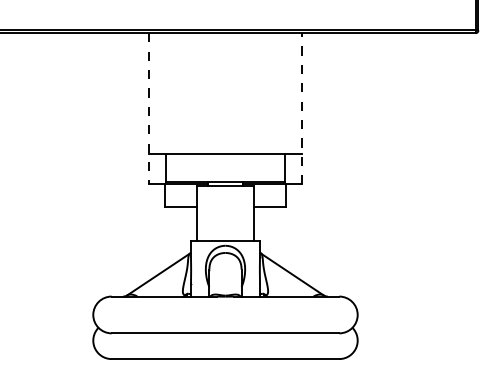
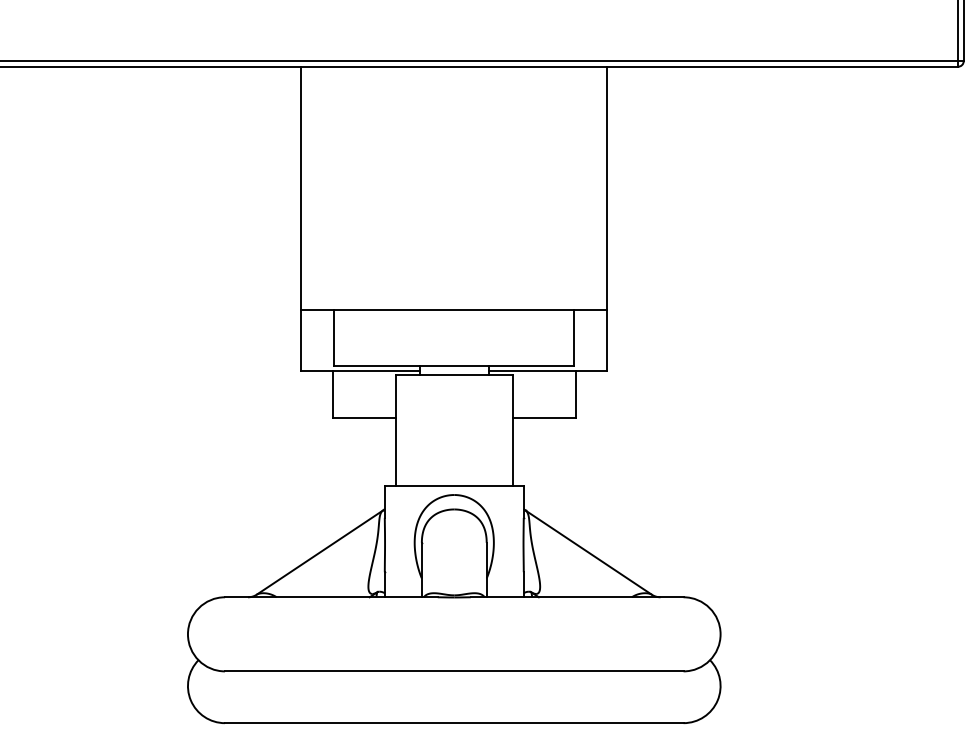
line: (149, 108) -> (301, 218), dashed -> solid
line: (301, 108) -> (607, 218), dashed -> solid

